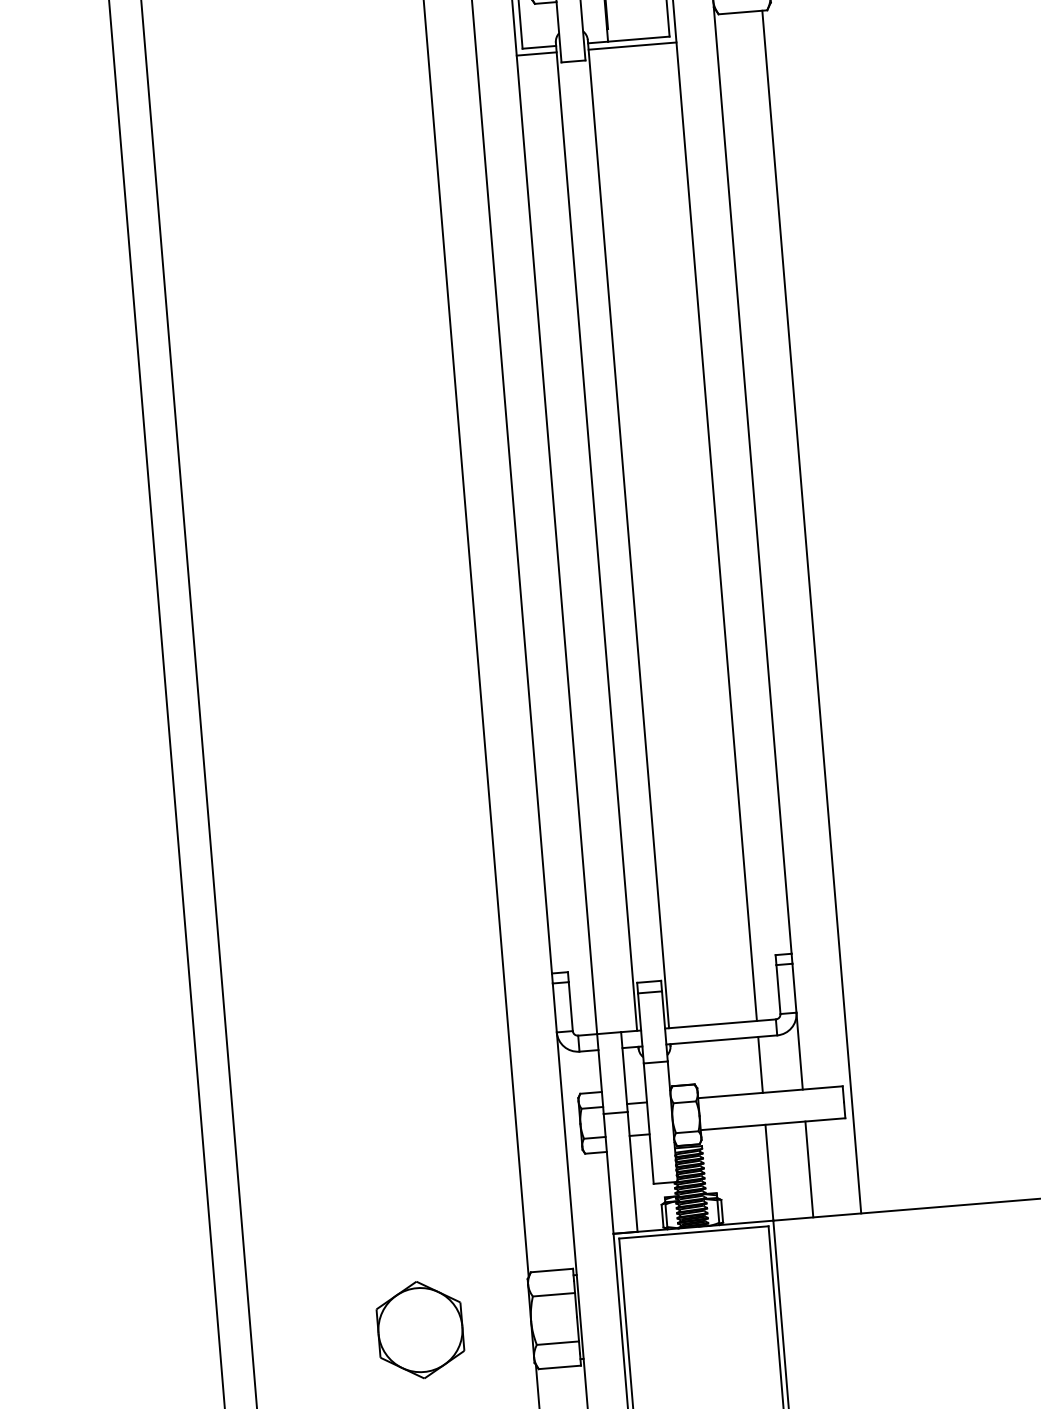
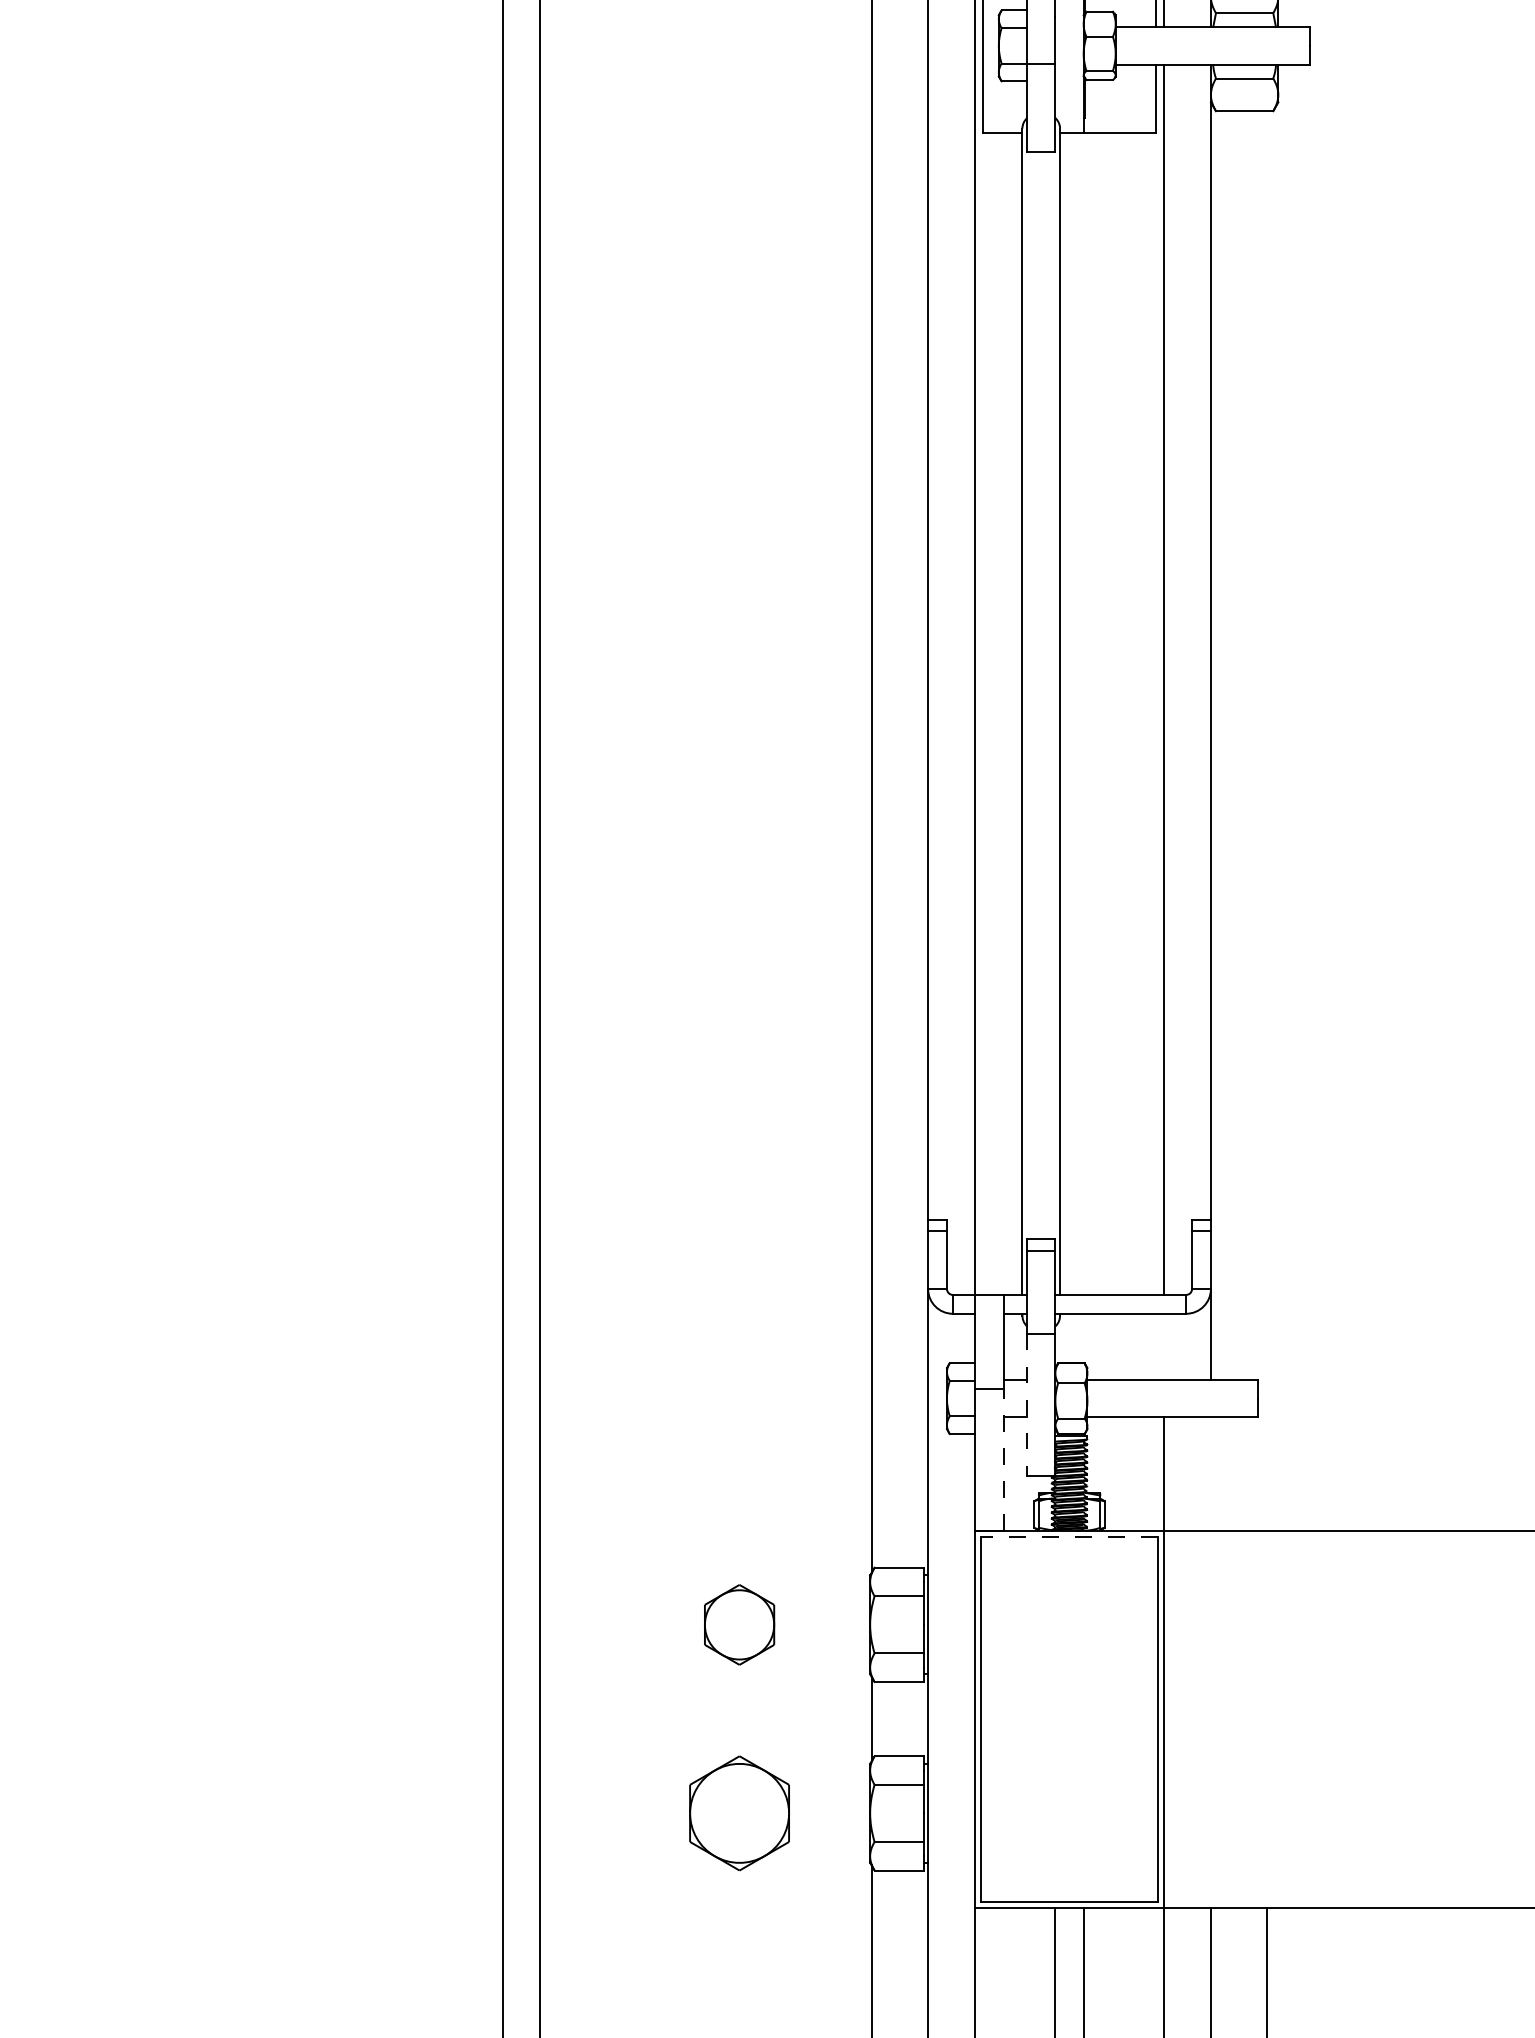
line: (632, 46) -> (1111, 140), removed
line: (536, 54) -> (998, 140), removed
line: (811, 611) -> (1267, 820), removed
line: (760, 1064) -> (1163, 1346), removed
line: (649, 1124) -> (1027, 1405), solid -> dashed
line: (808, 1169) -> (1210, 1473), removed
line: (632, 1171) -> (1003, 1459), solid -> dashed
line: (693, 1232) -> (1069, 1536), solid -> dashed
part: (420, 1329) -> (739, 1624), size x0.7

